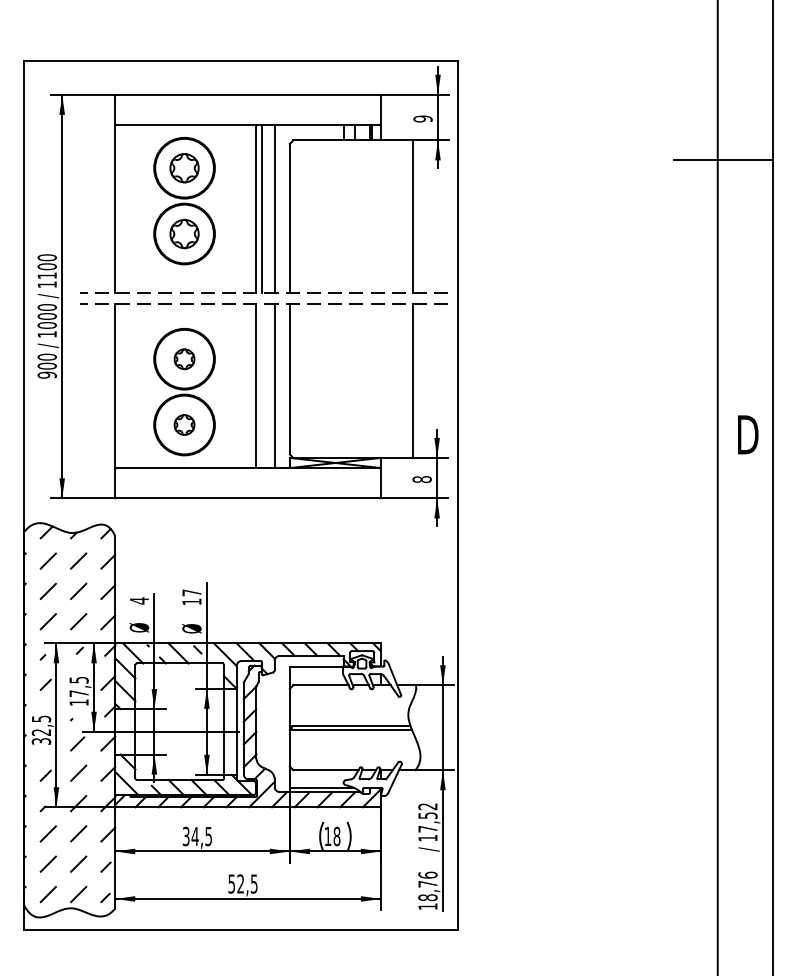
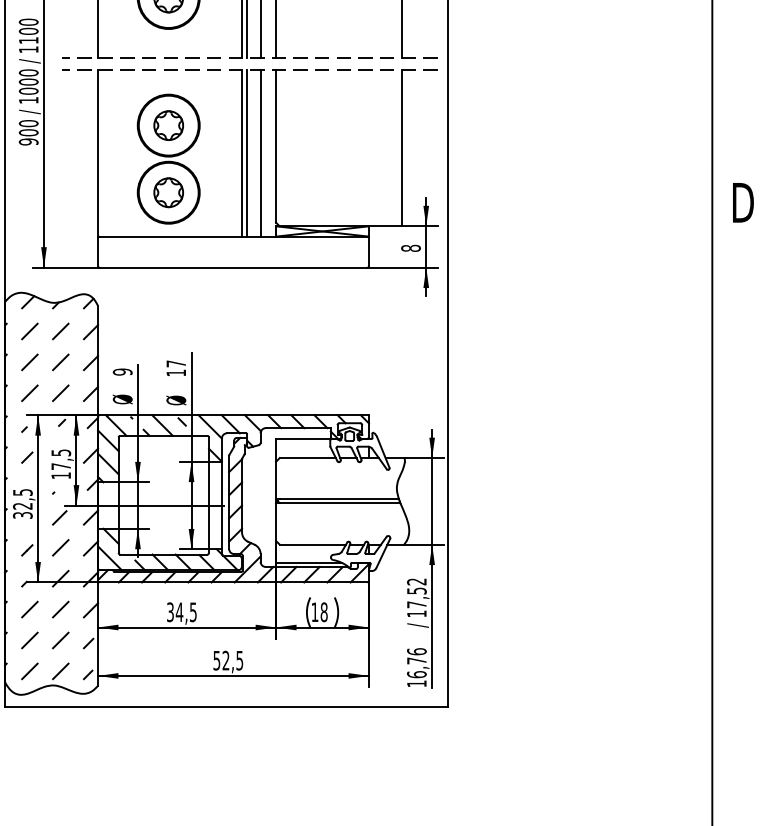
part: (184, 359) -> (168, 125), size x1.43
line: (261, 386) -> (247, 153), added
part: (184, 424) -> (168, 192), size x1.43
text: (139, 600) -> (122, 371), 4 -> 9
text: (427, 897) -> (416, 674), 18,76 -> 16,76

